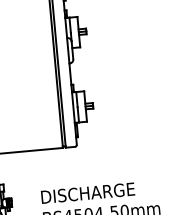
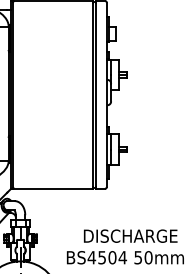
text: (87, 192) -> (130, 235), moved

